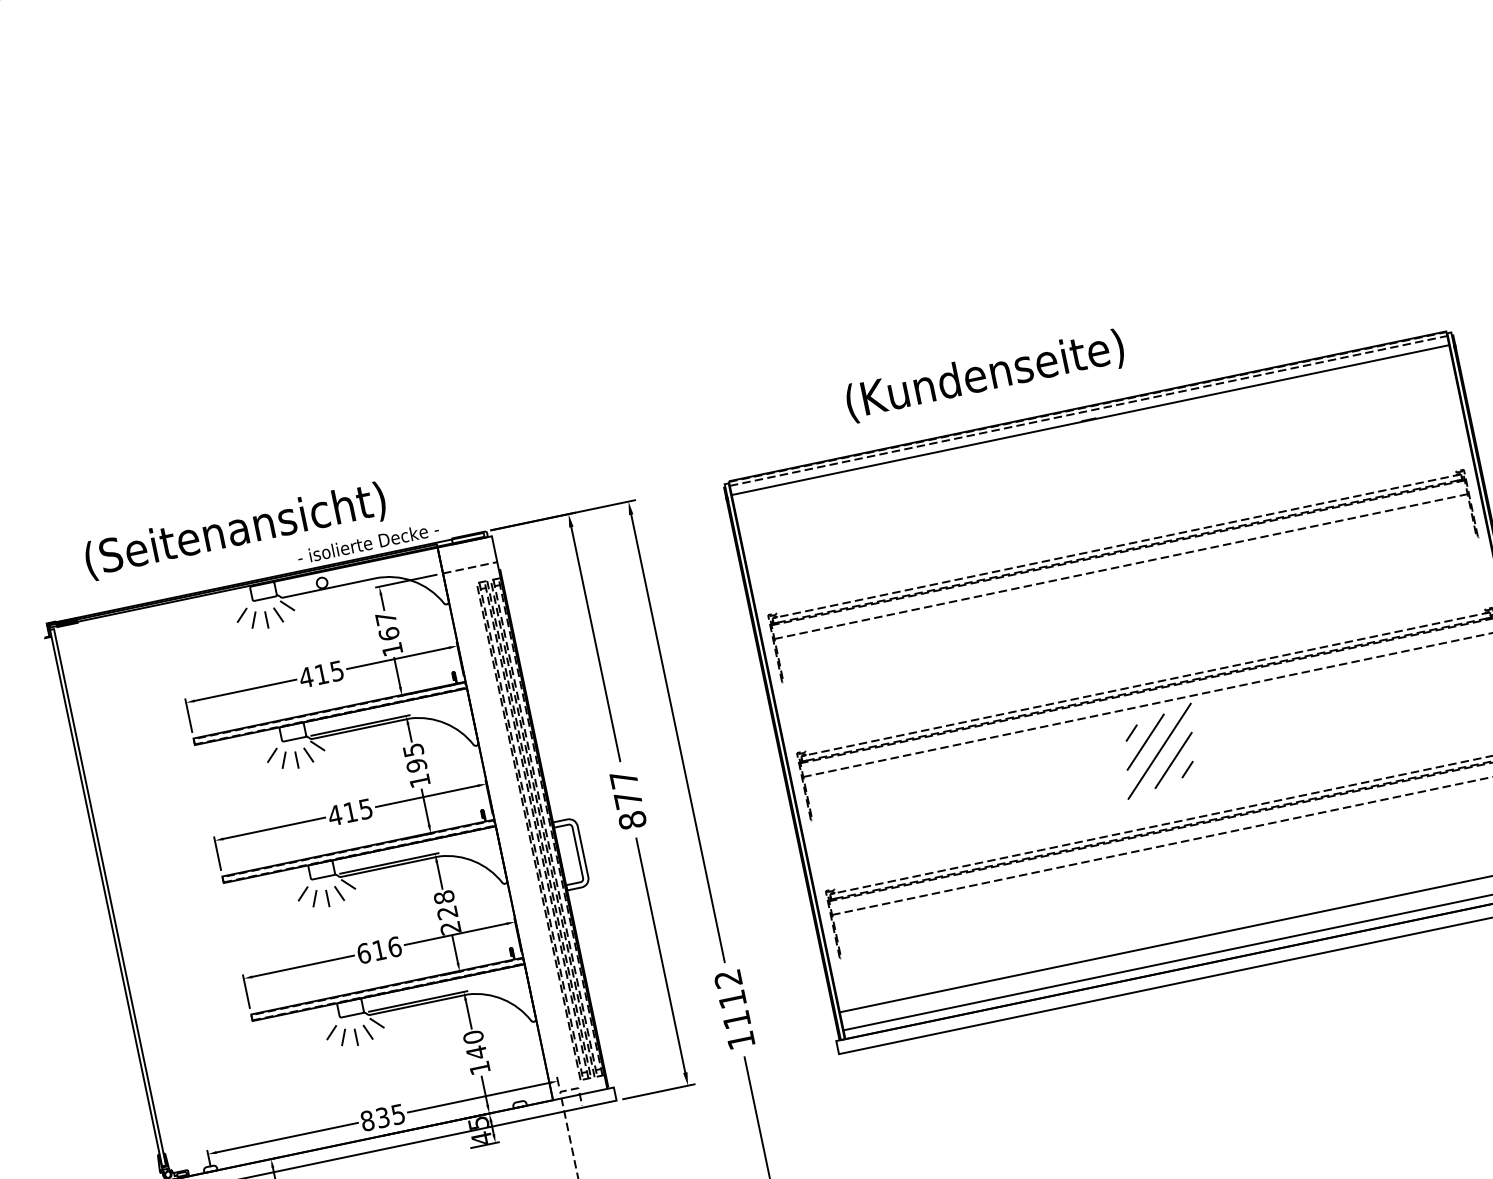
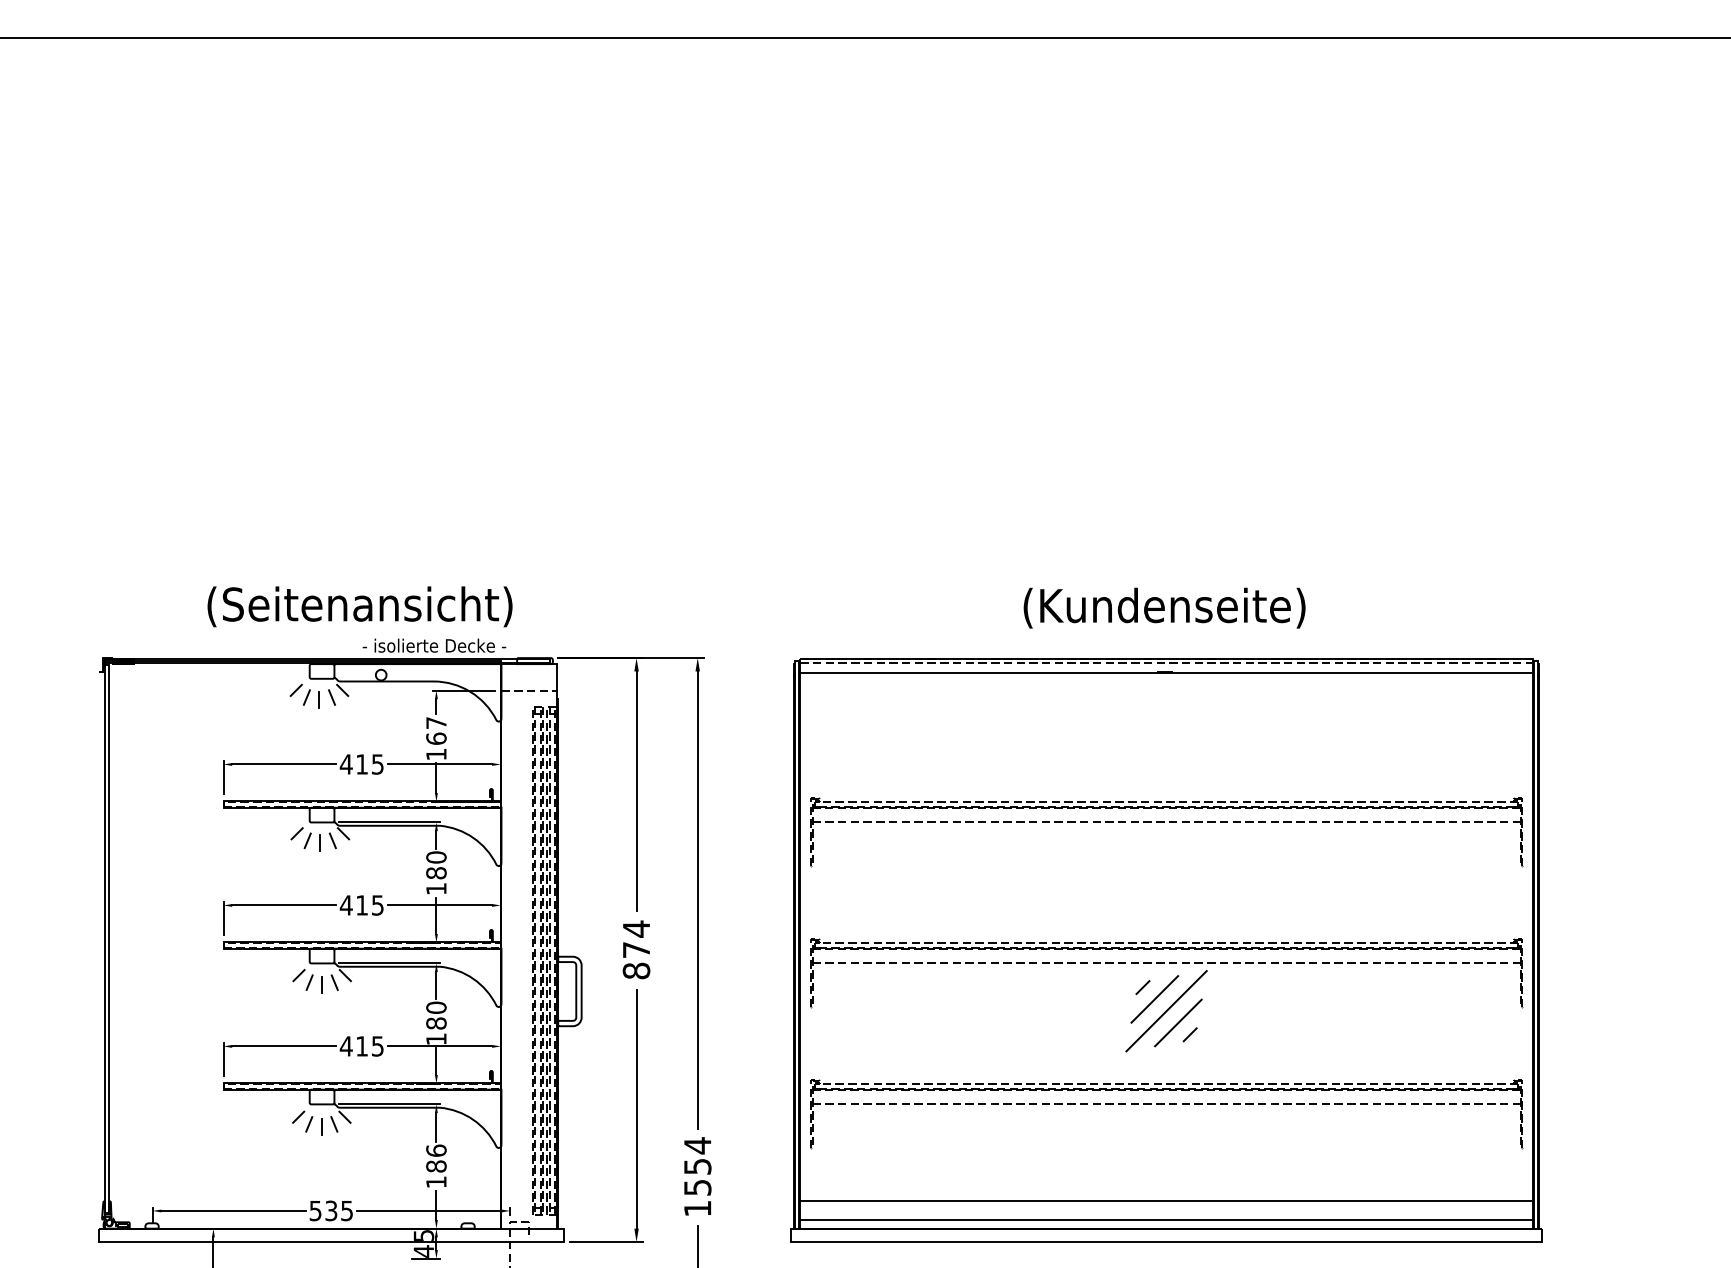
text: (985, 375) -> (1164, 607), moved
text: (234, 531) -> (359, 606), moved
text: (415, 758) -> (436, 865), 195 -> 180
text: (623, 778) -> (636, 928), 877 -> 874
text: (447, 911) -> (436, 1022), 228 -> 180
text: (378, 950) -> (361, 1046), 616 -> 415
text: (732, 999) -> (697, 1166), 1112 -> 1554
text: (475, 1044) -> (436, 1158), 140 -> 186
text: (367, 1120) -> (315, 1210), 835 -> 535

